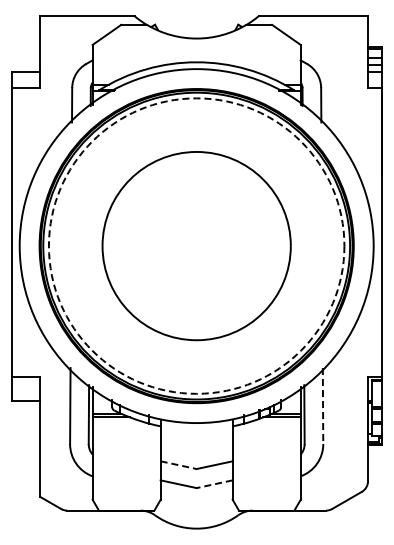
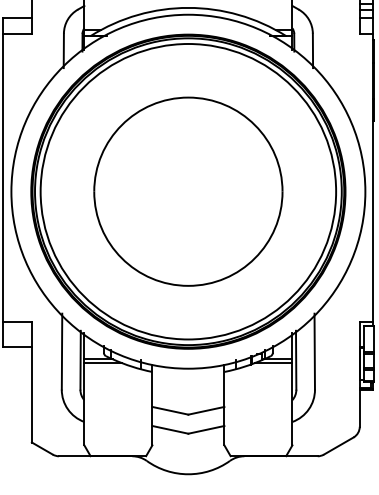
circle: (196, 245) -> (188, 191), dashed -> solid
line: (323, 406) -> (315, 352), dashed -> solid
line: (179, 465) -> (171, 411), dashed -> solid
line: (214, 484) -> (206, 430), dashed -> solid

